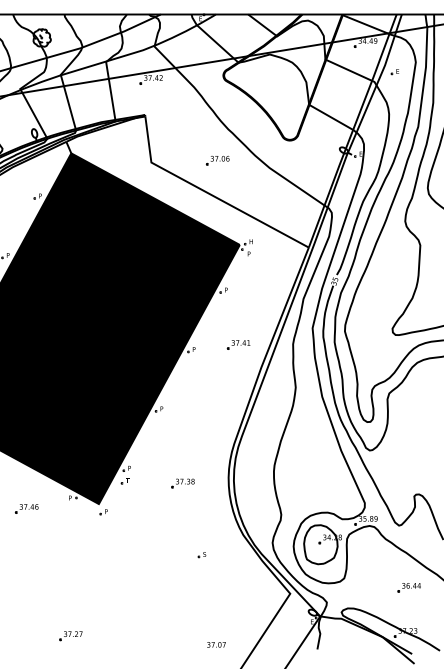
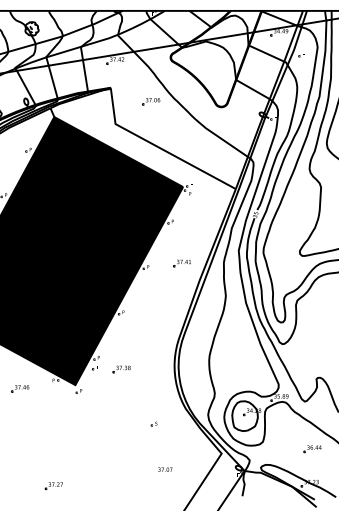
part: (218, 160) -> (151, 101), moved
part: (182, 483) -> (121, 369), moved
text: (216, 644) -> (165, 469), moved

